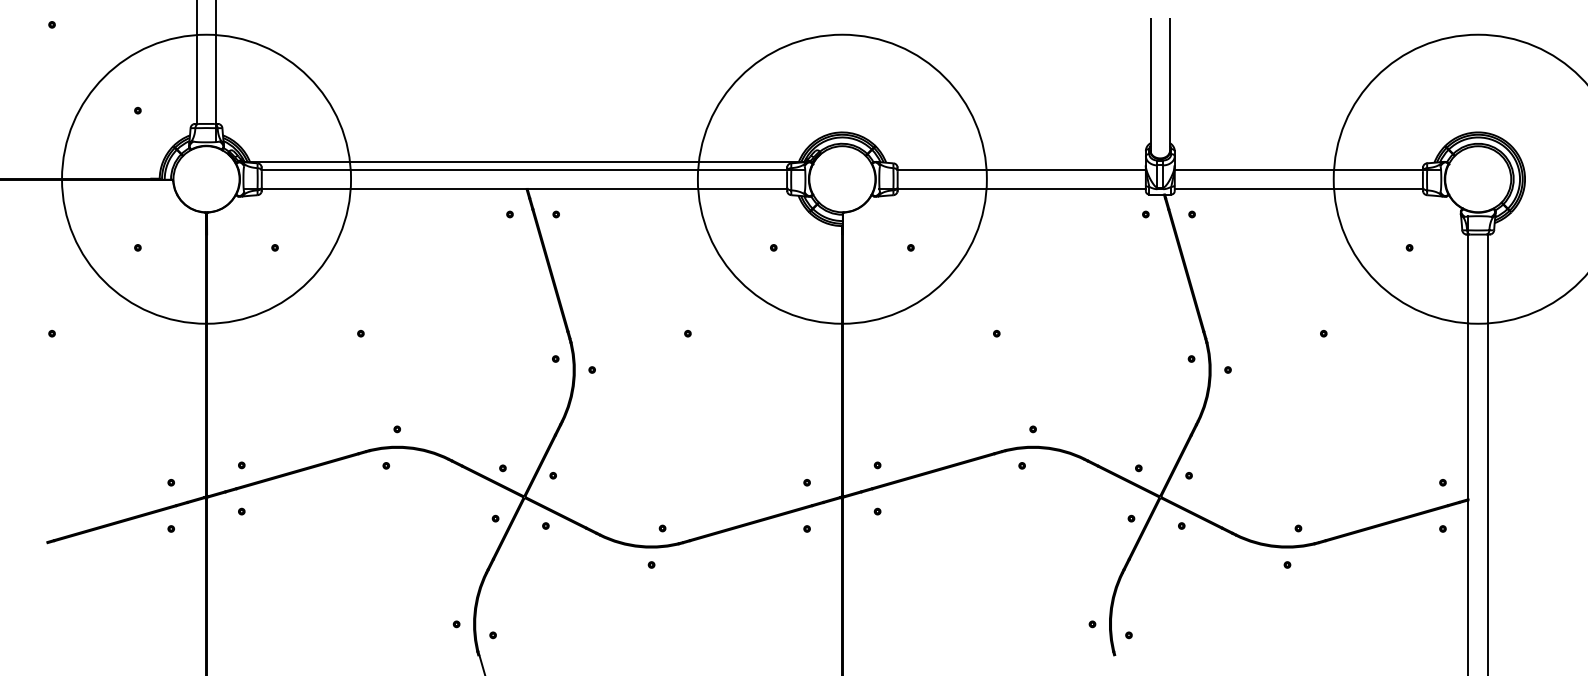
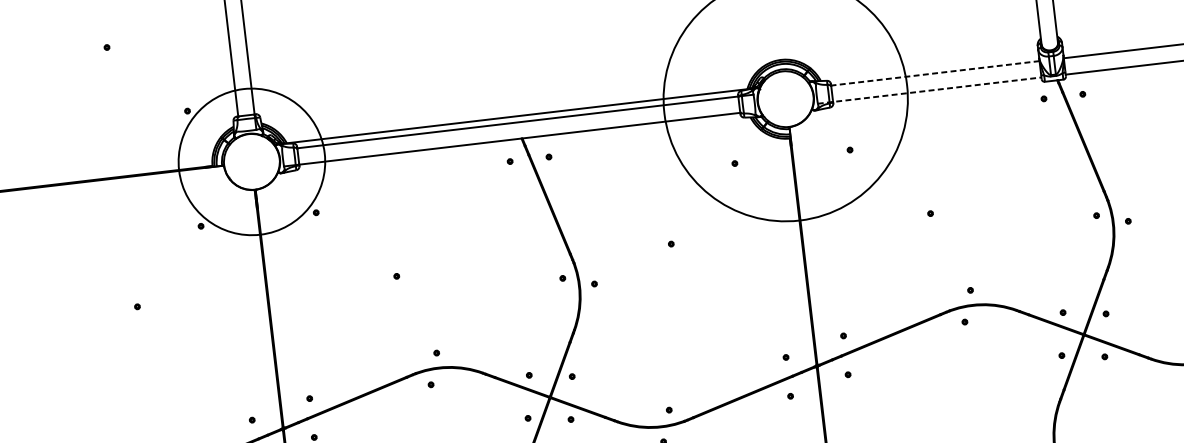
line: (1021, 169) -> (935, 73), solid -> dashed
circle: (206, 178) -> (251, 161), size x0.6
line: (1013, 189) -> (930, 90), solid -> dashed

